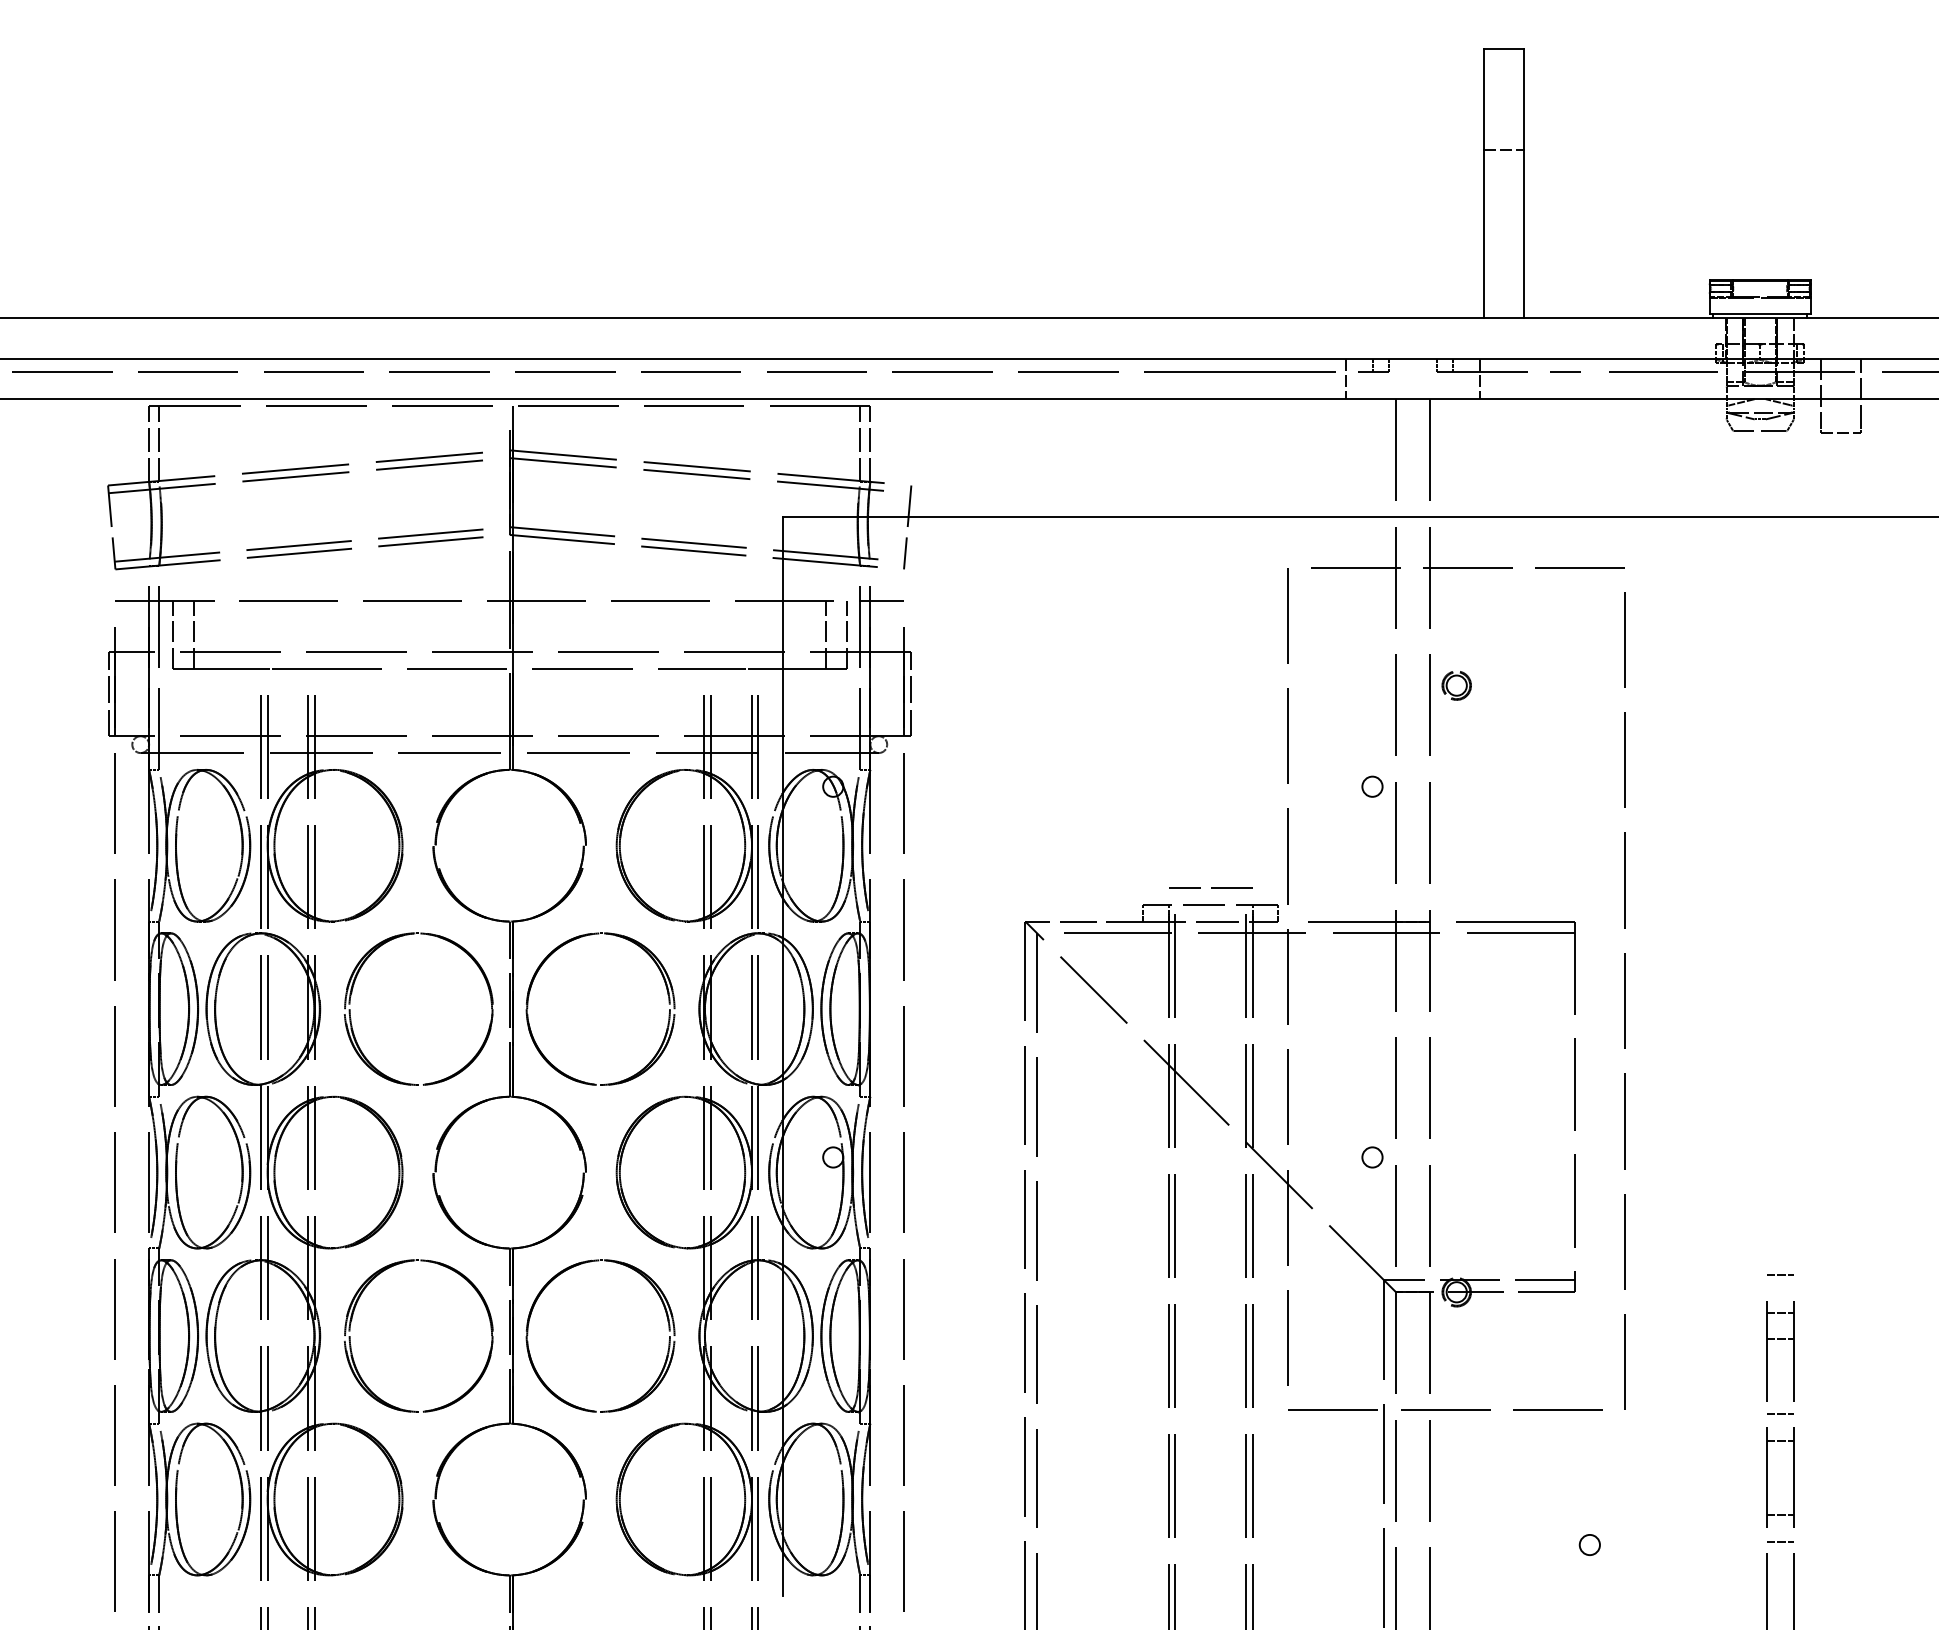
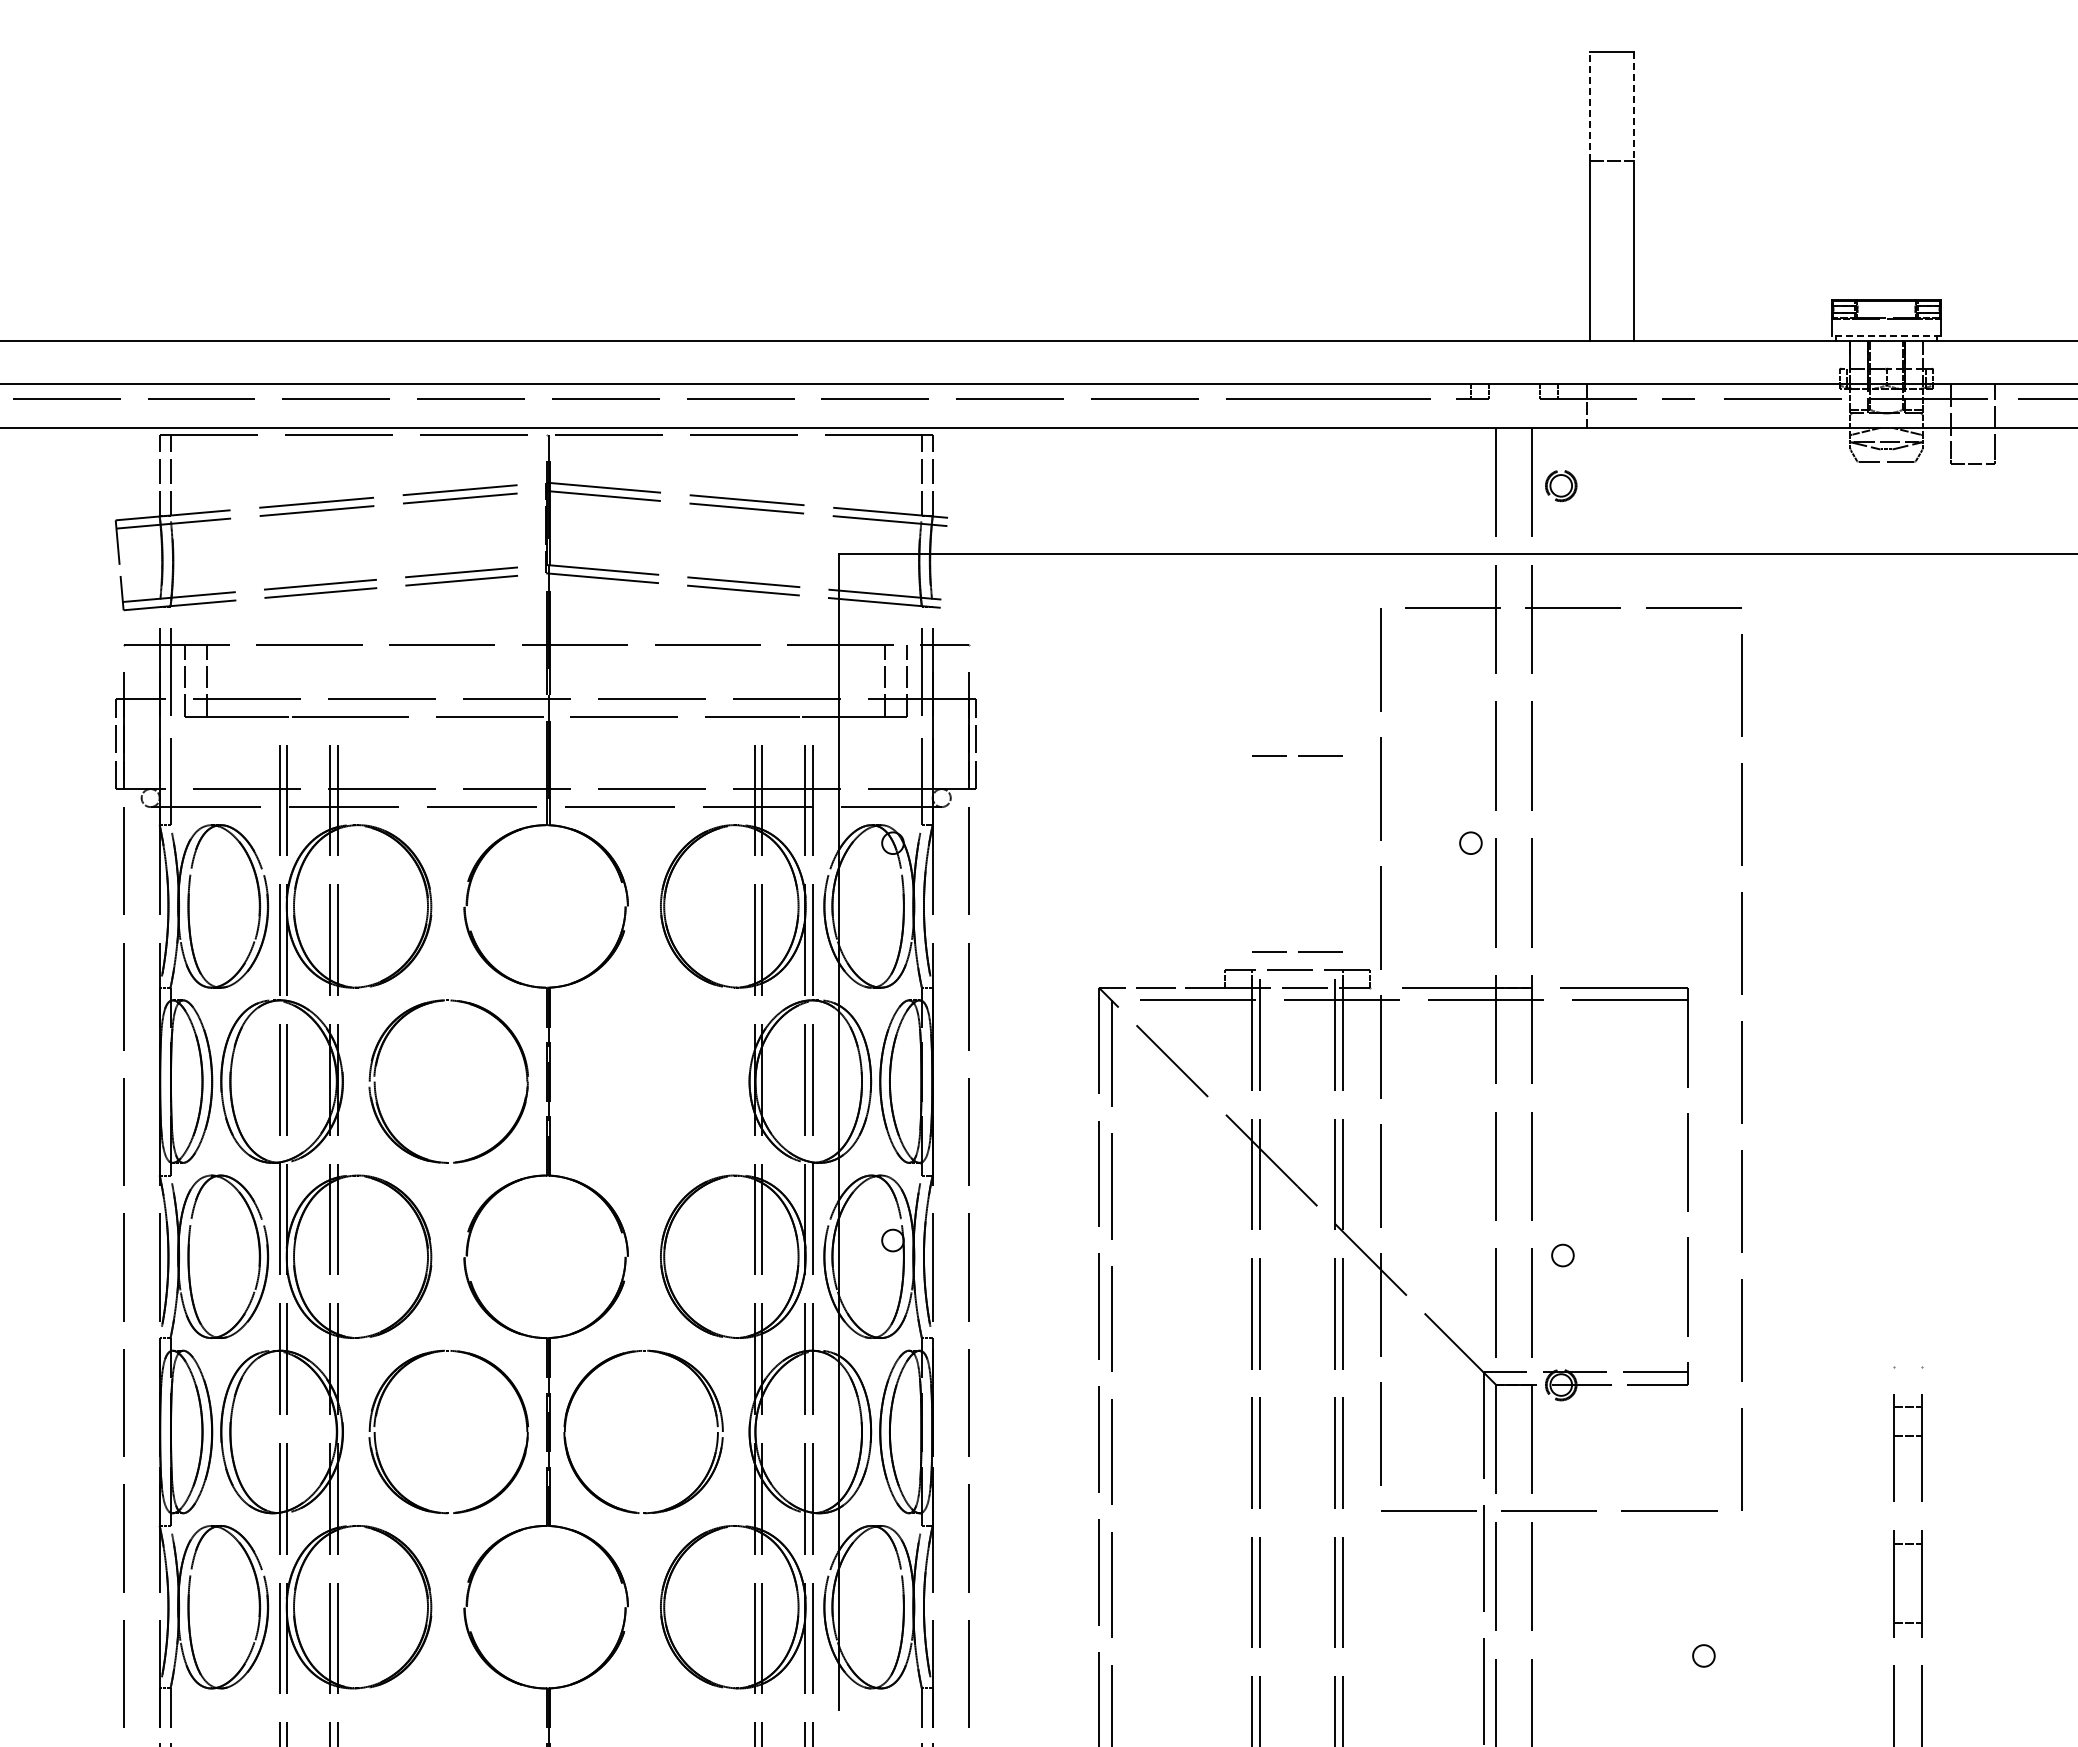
line: (1484, 98) -> (1590, 105), solid -> dashed
line: (1524, 99) -> (1633, 106), solid -> dashed
line: (1760, 313) -> (1886, 336), solid -> dashed
line: (1345, 378) -> (1442, 405), removed
line: (907, 527) -> (972, 565), removed
part: (1456, 686) -> (1561, 486), moved
line: (1211, 704) -> (1298, 755), added
part: (668, 1013) -> (716, 1086), removed
circle: (1372, 1157) -> (1562, 1255), moved
line: (1779, 1274) -> (1907, 1366), removed
line: (1779, 1413) -> (1907, 1515), removed
line: (1779, 1541) -> (1907, 1652), removed

